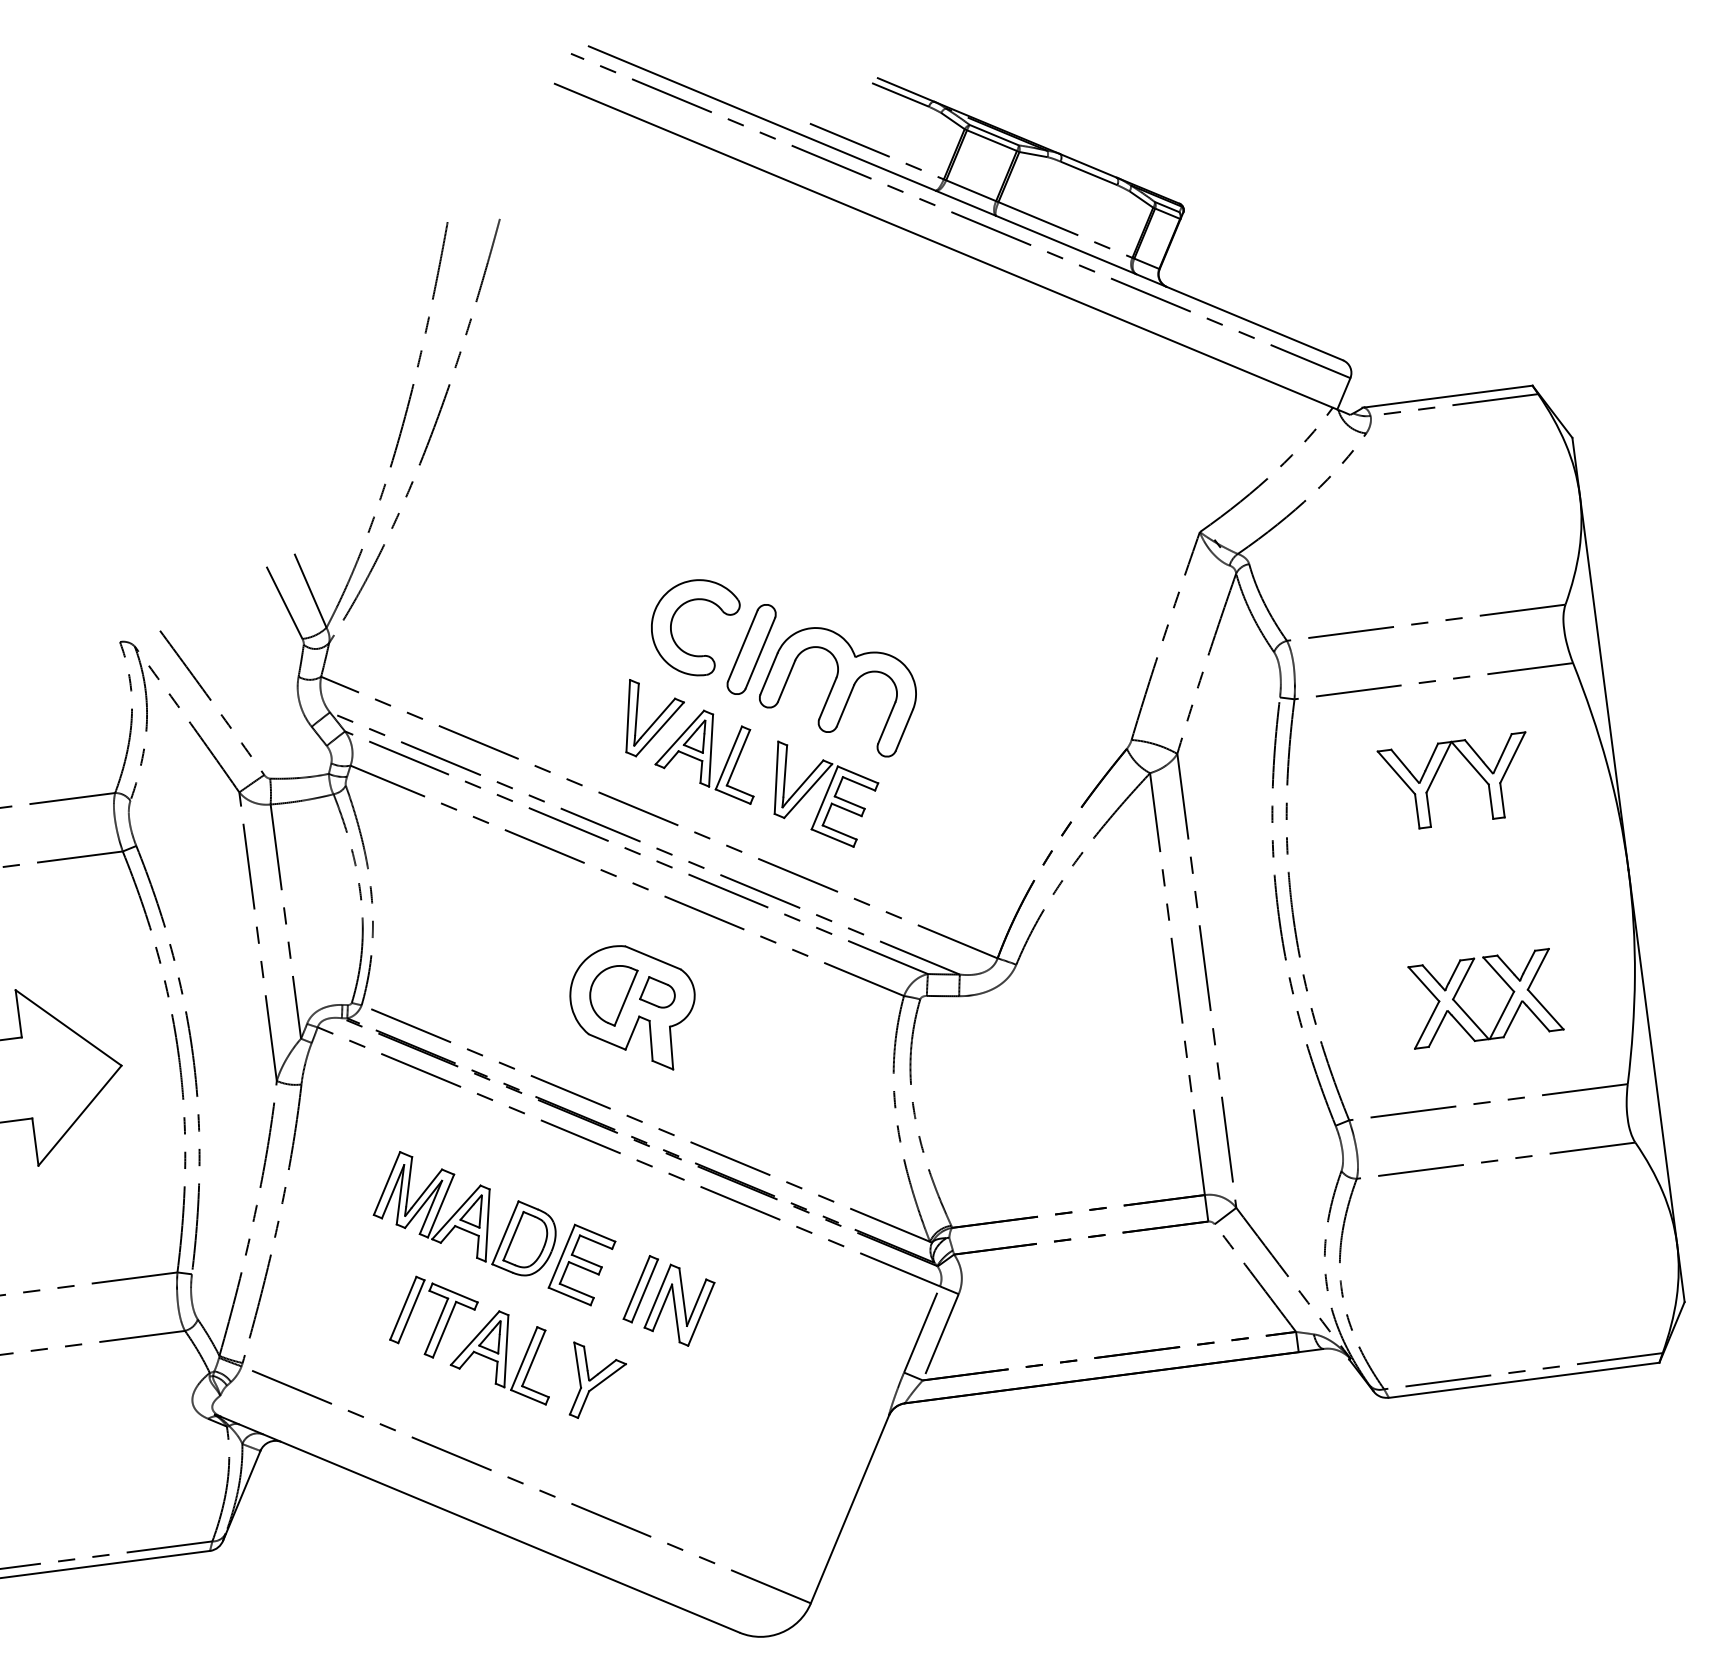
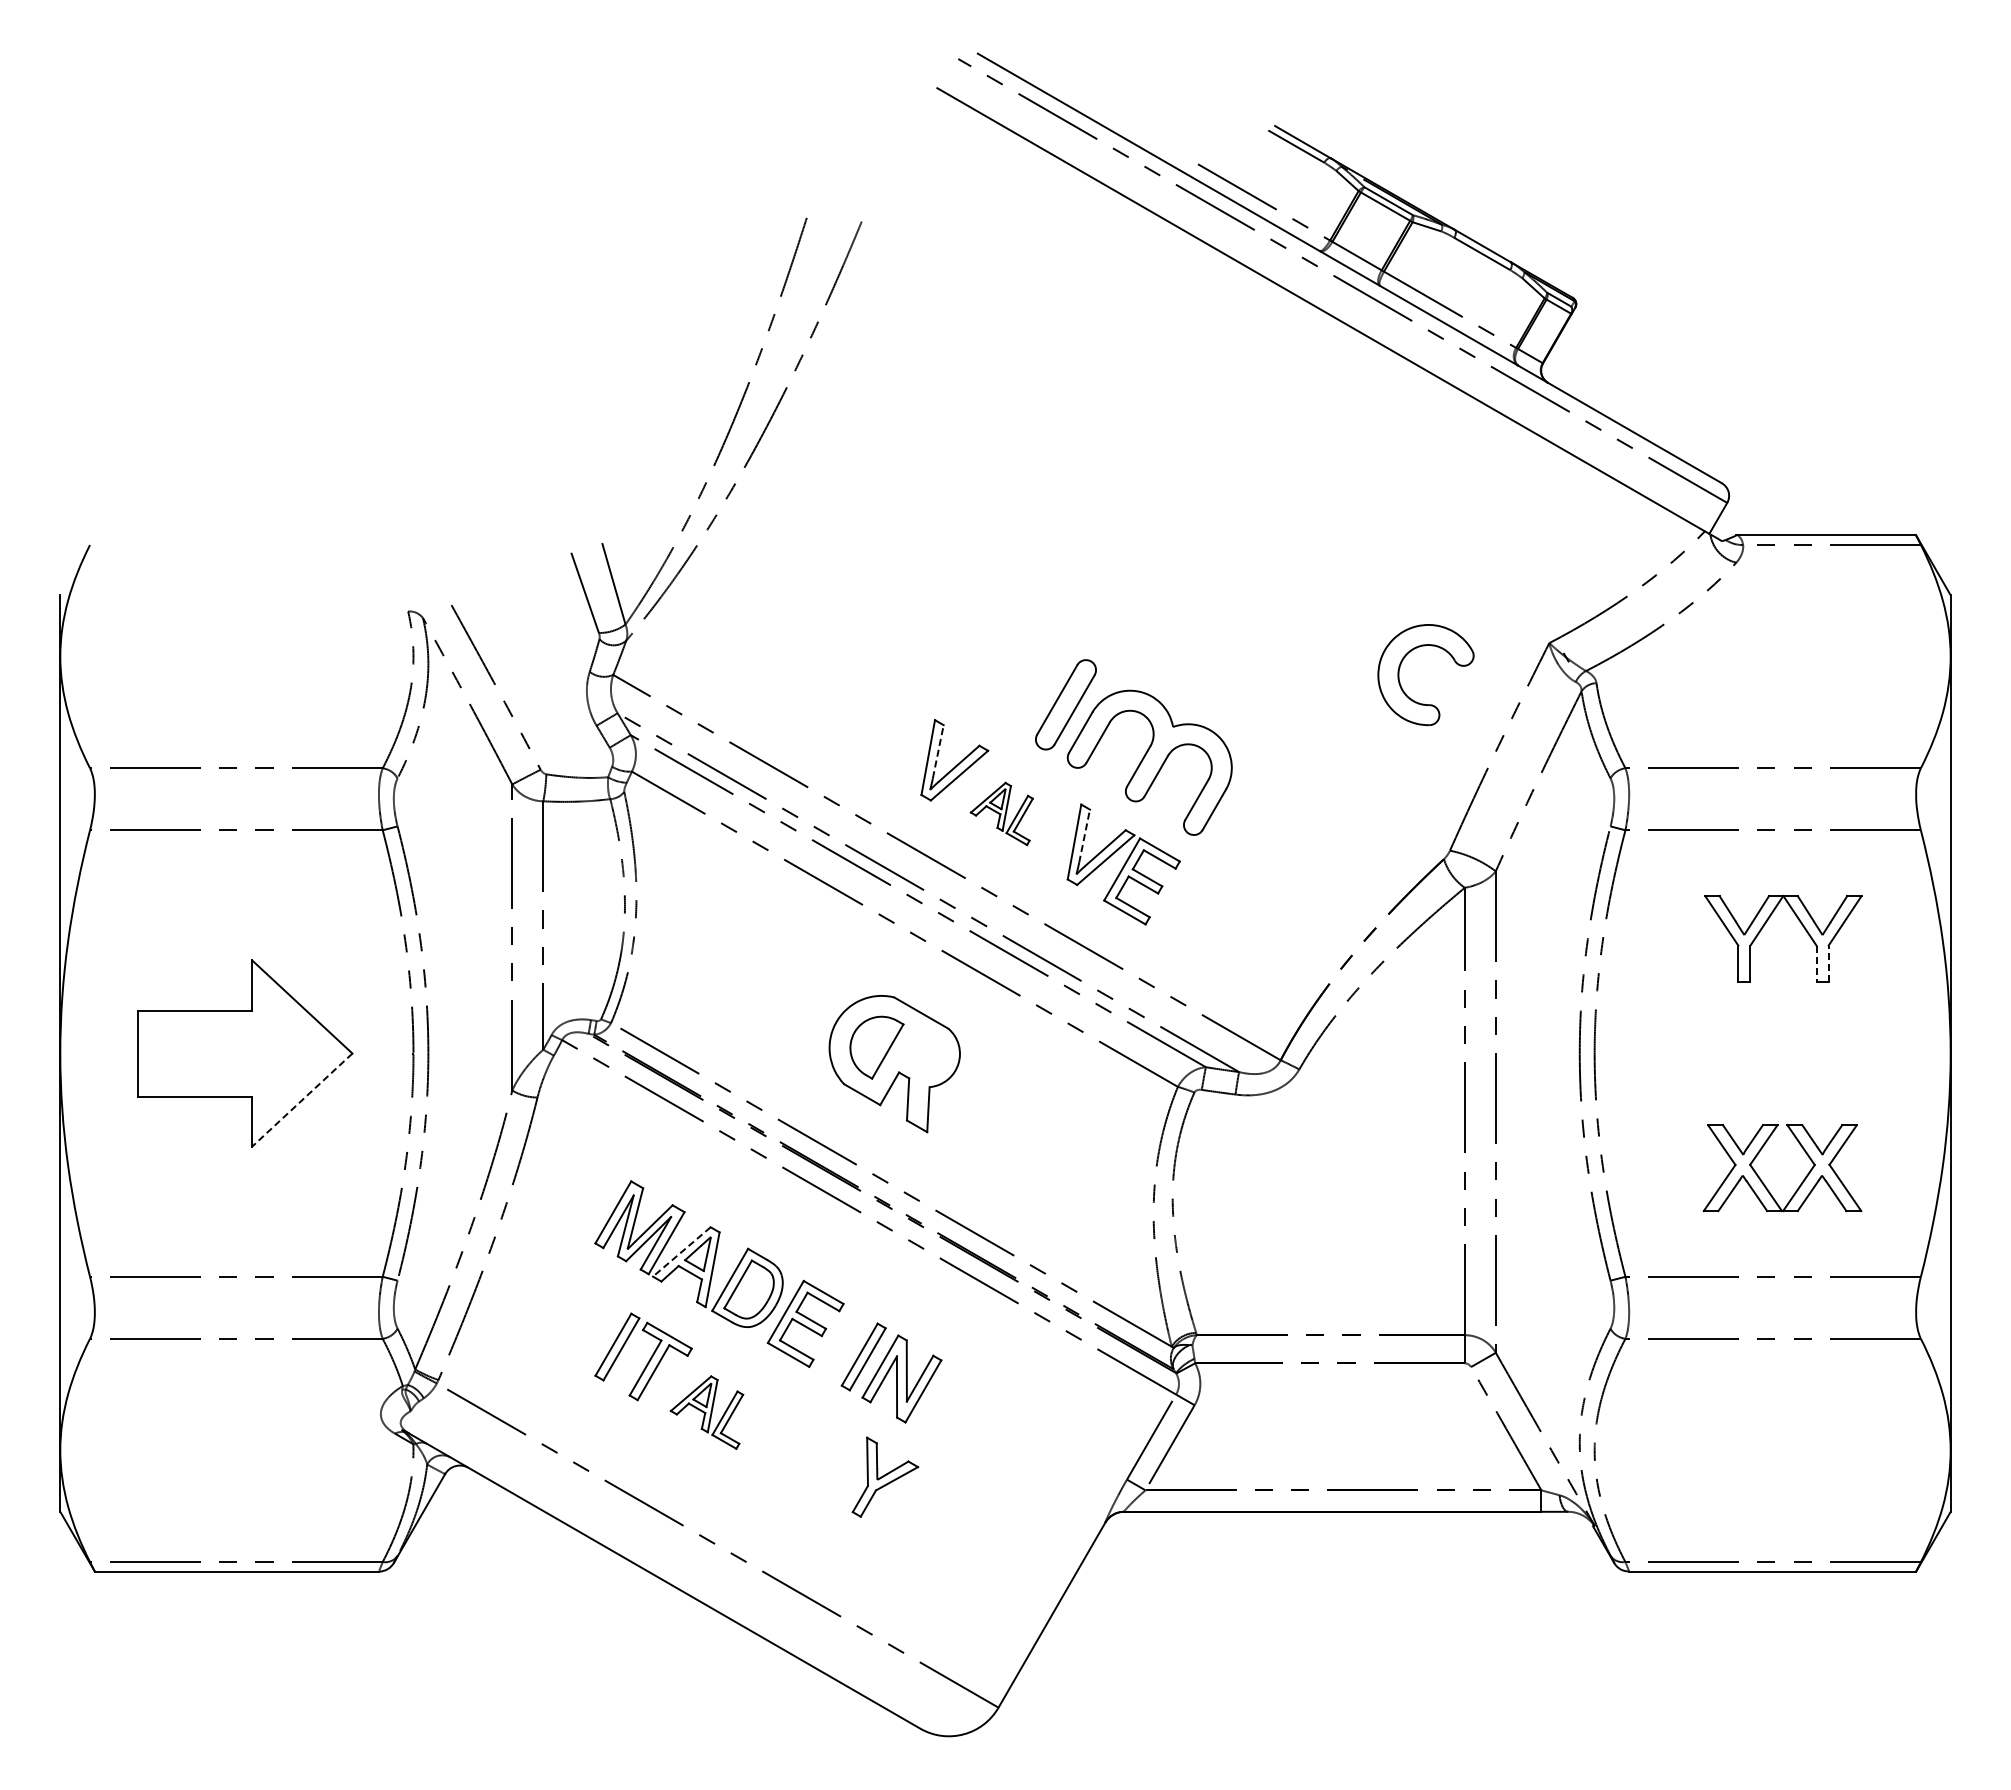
part: (676, 642) -> (1402, 687), moved
line: (637, 709) -> (938, 751), solid -> dashed
part: (704, 759) -> (1001, 813), size x0.6
line: (785, 770) -> (1084, 835), solid -> dashed
line: (1502, 800) -> (1828, 963), solid -> dashed
line: (1491, 802) -> (1816, 964), solid -> dashed
part: (656, 992) -> (920, 1049), removed
line: (79, 1116) -> (301, 1100), solid -> dashed
line: (456, 1212) -> (681, 1251), solid -> dashed
part: (499, 1360) -> (706, 1412), size x0.7
part: (596, 1376) -> (885, 1476), moved

